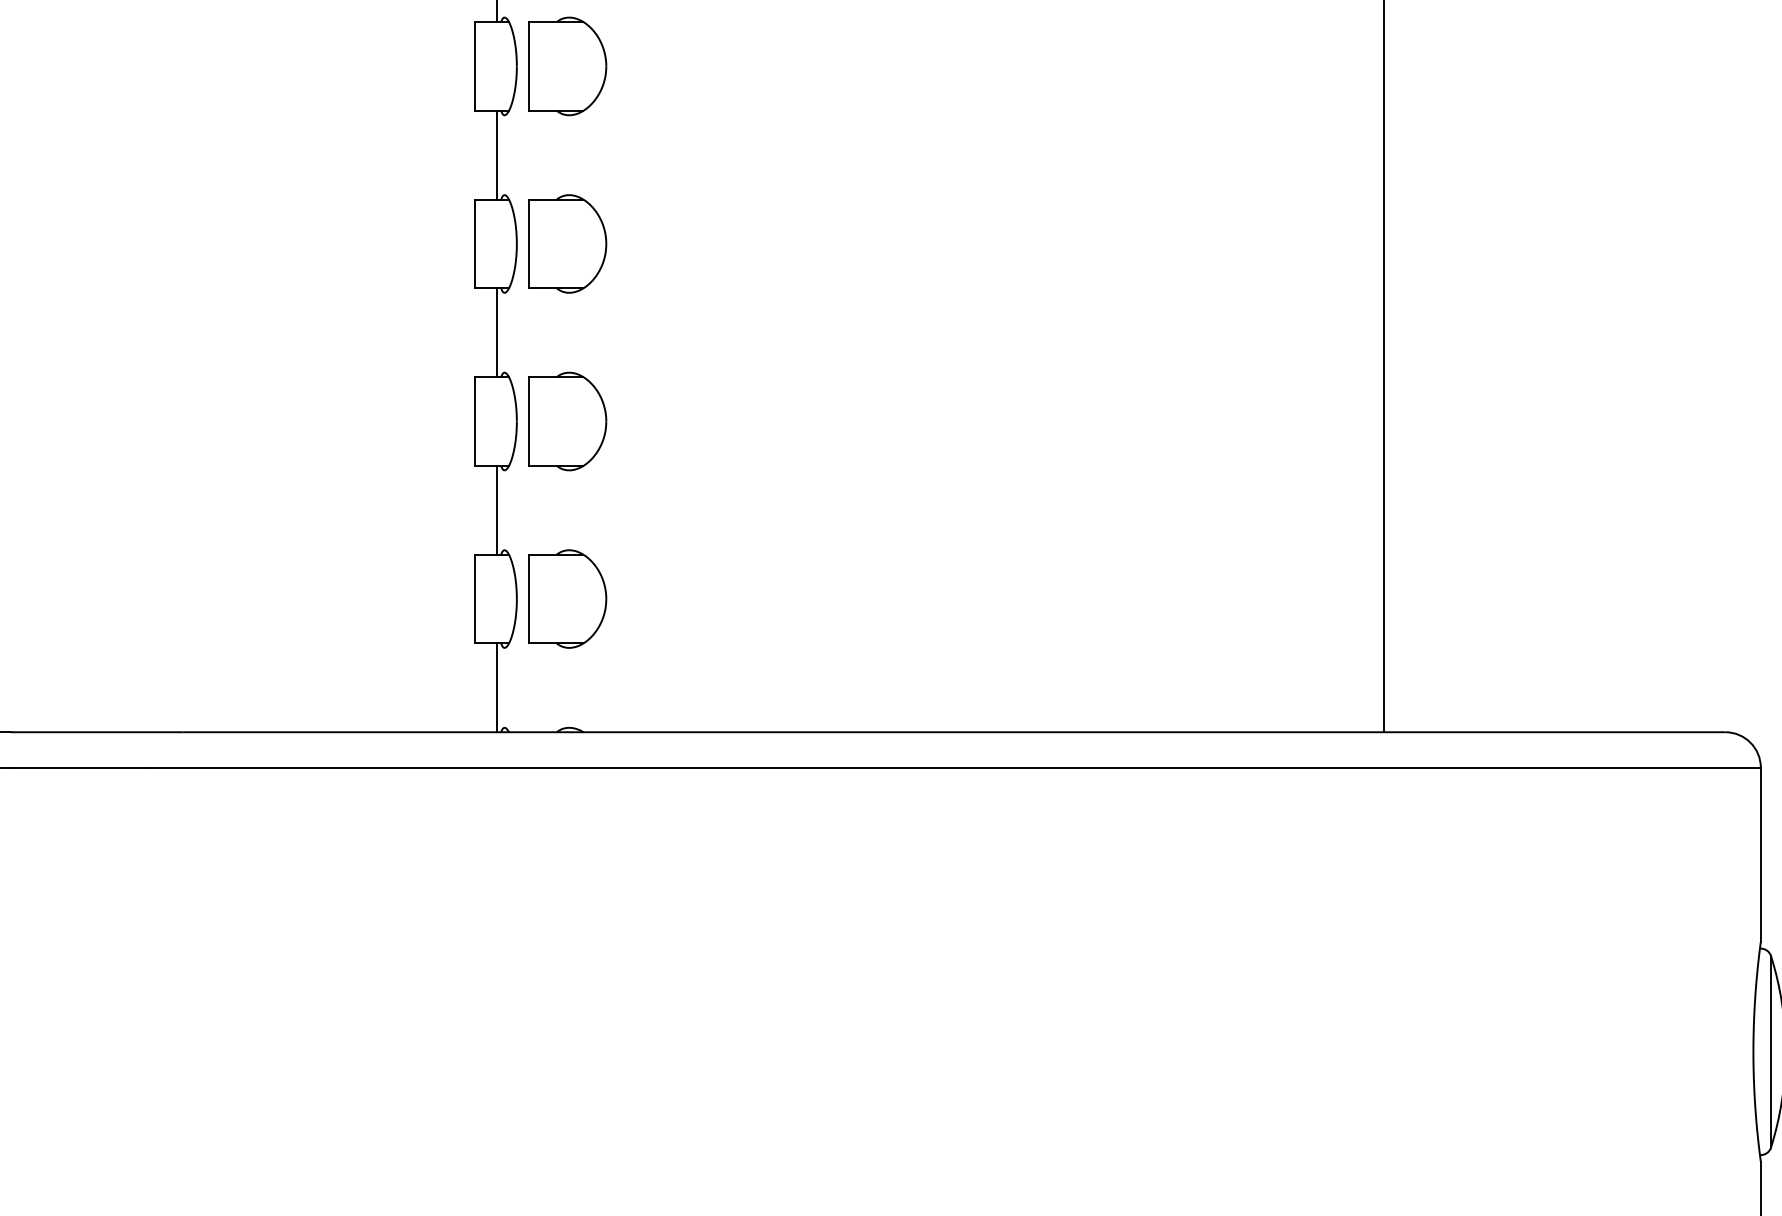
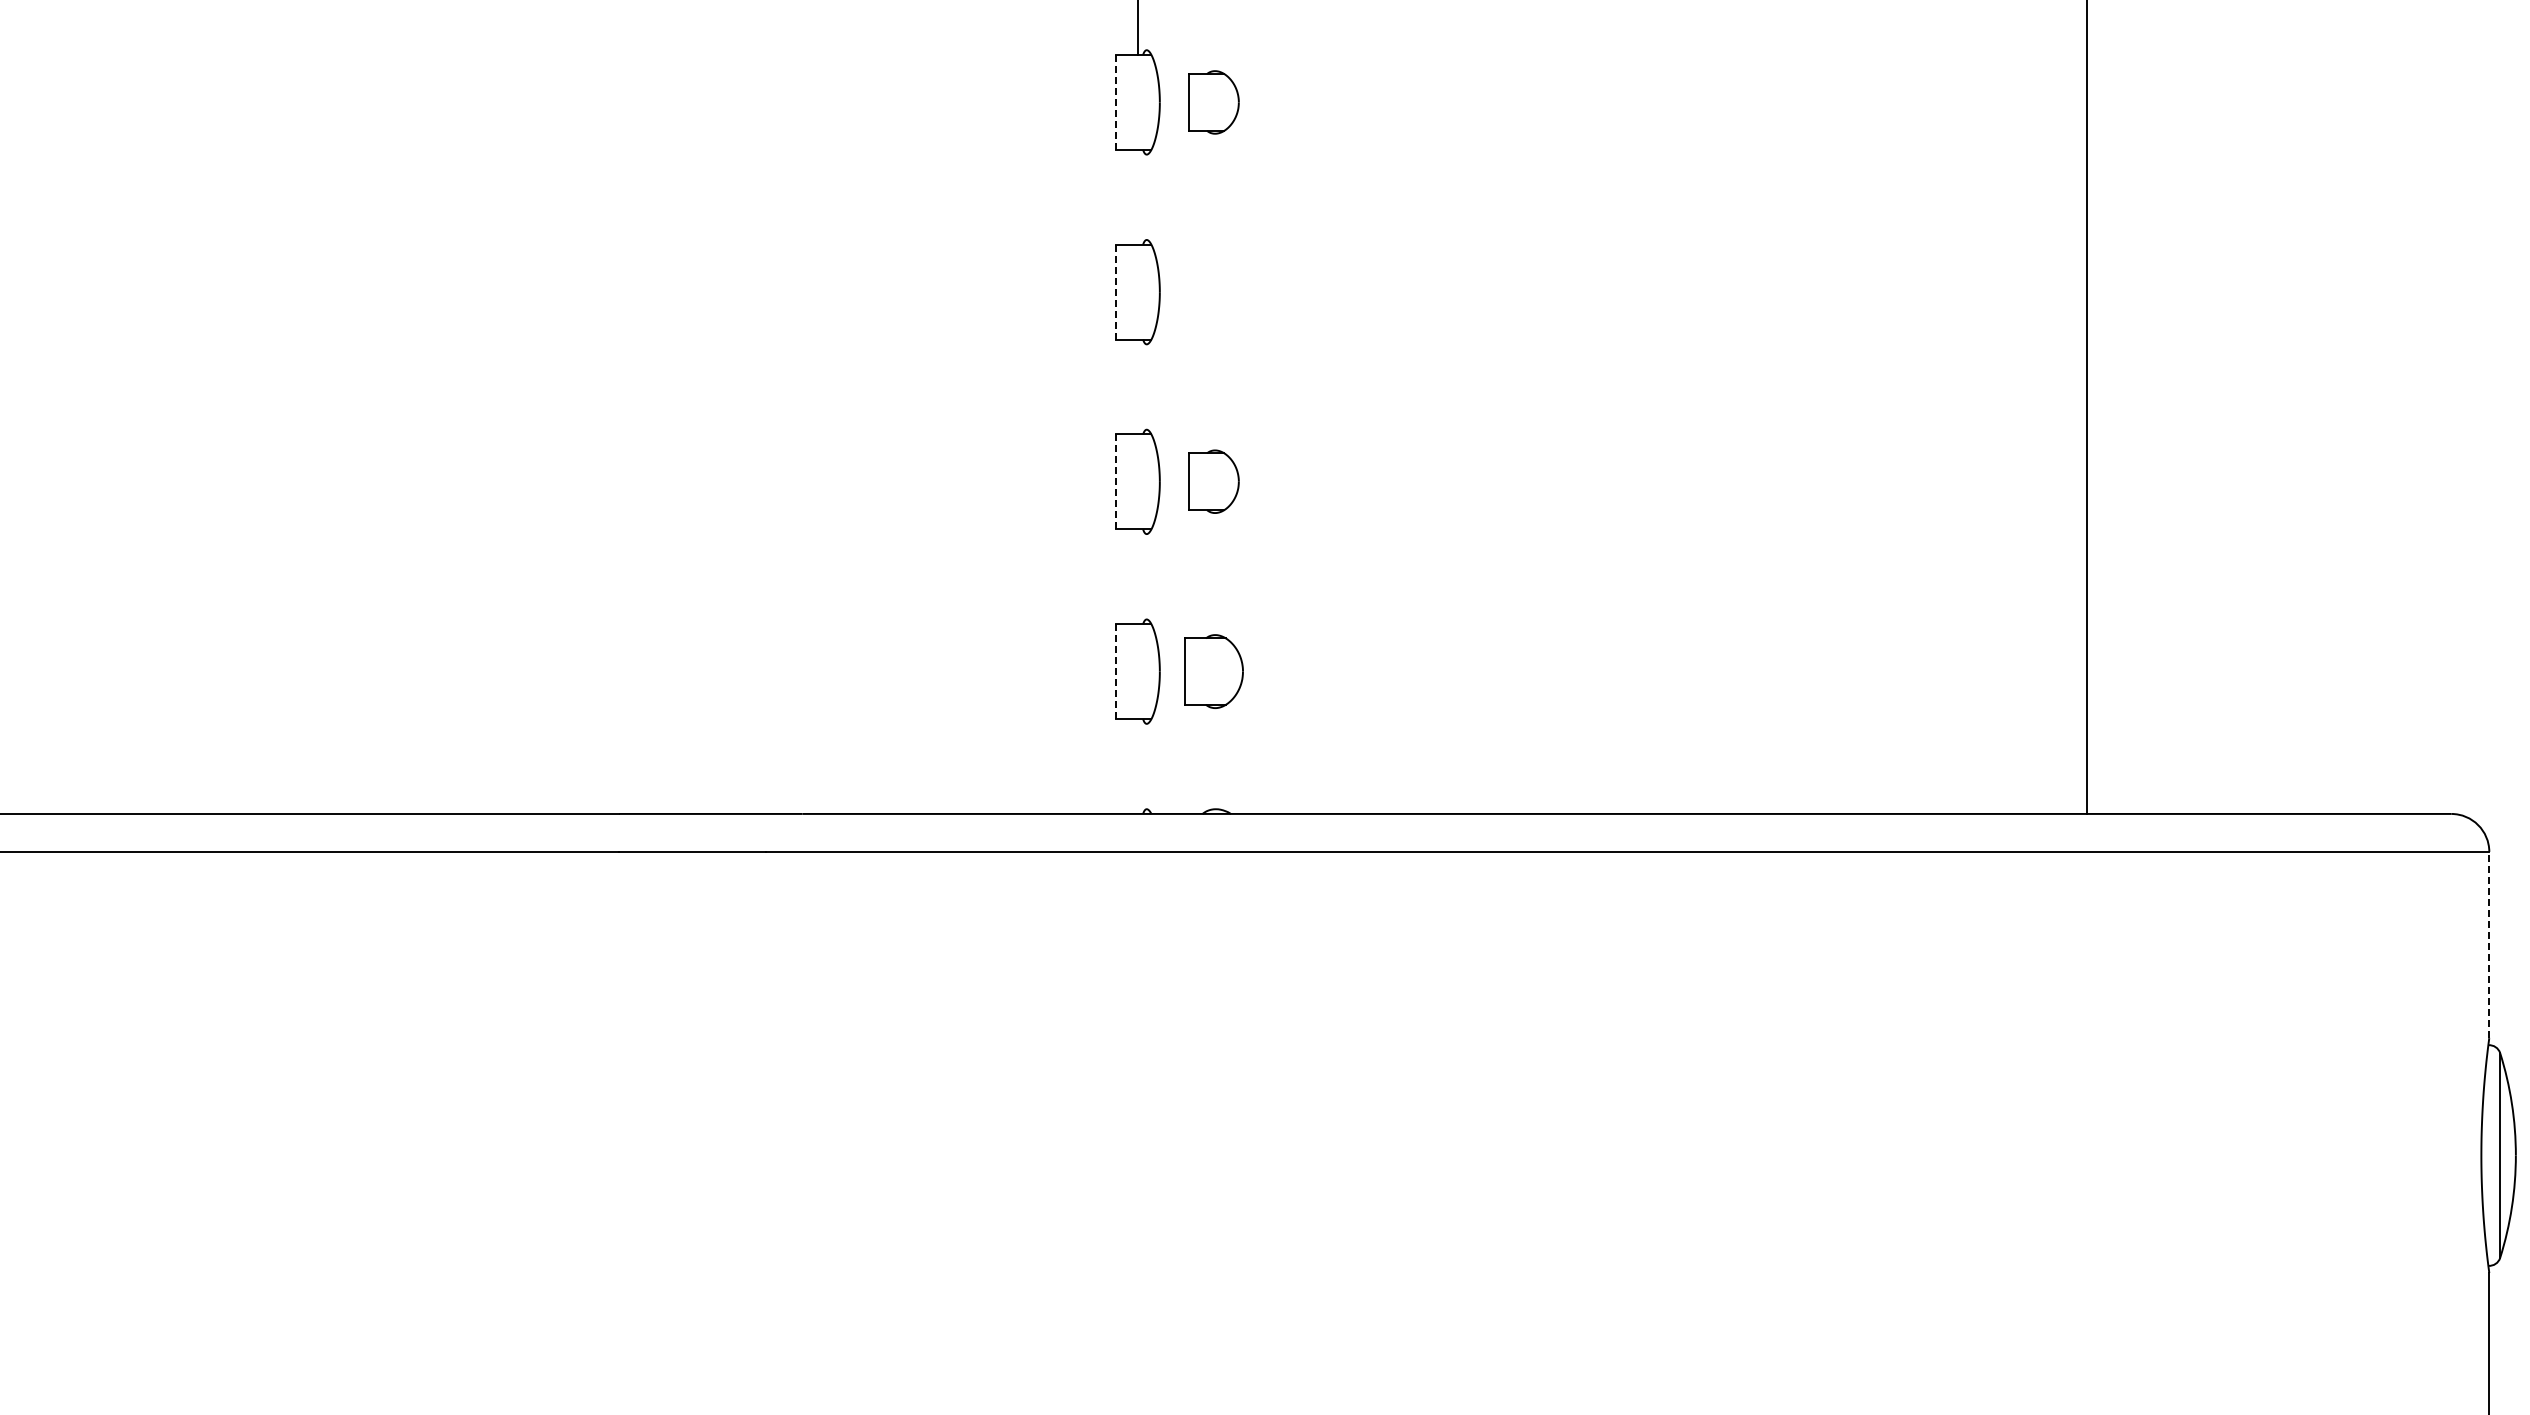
line: (475, 66) -> (1115, 102), solid -> dashed
part: (567, 66) -> (1213, 102), size x0.6
line: (496, 154) -> (1138, 196), removed
line: (475, 244) -> (1115, 292), solid -> dashed
part: (567, 244) -> (1213, 292), removed
line: (496, 332) -> (1138, 386), removed
part: (567, 421) -> (1213, 481), size x0.6
line: (475, 422) -> (1115, 482), solid -> dashed
line: (496, 510) -> (1138, 576), removed
part: (567, 598) -> (1213, 671), size x0.7
line: (475, 599) -> (1115, 672), solid -> dashed
line: (496, 687) -> (1138, 766), removed
line: (1761, 854) -> (2489, 944), solid -> dashed

